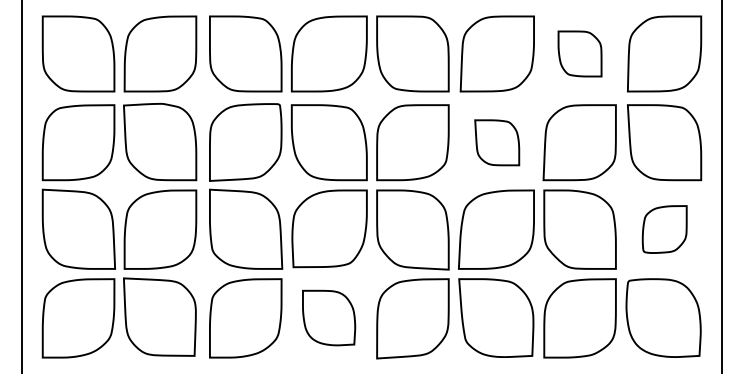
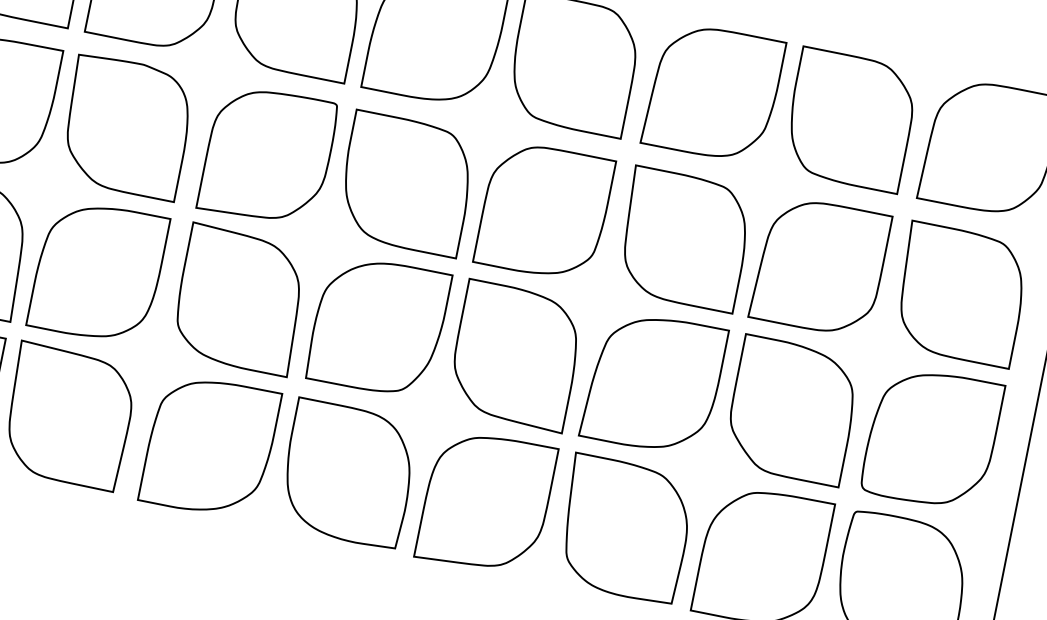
part: (579, 53) -> (849, 119), size x1.67
part: (496, 142) -> (682, 238), size x1.67
part: (664, 229) -> (931, 438), size x1.67
part: (328, 317) -> (347, 472), size x1.43

